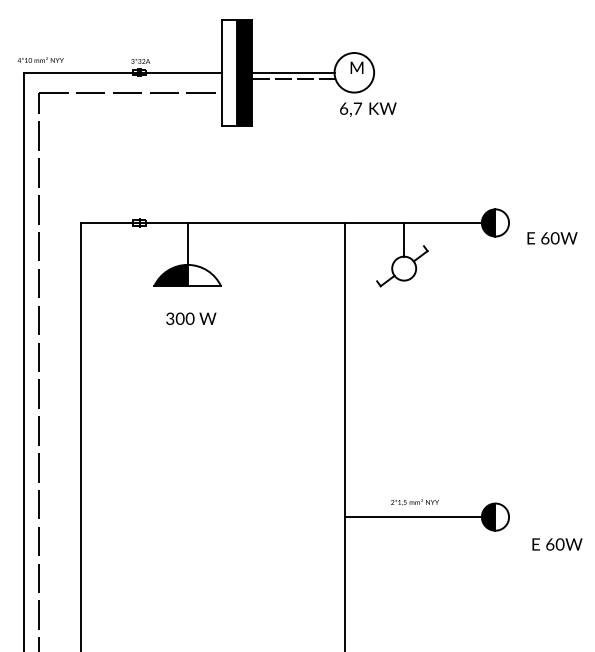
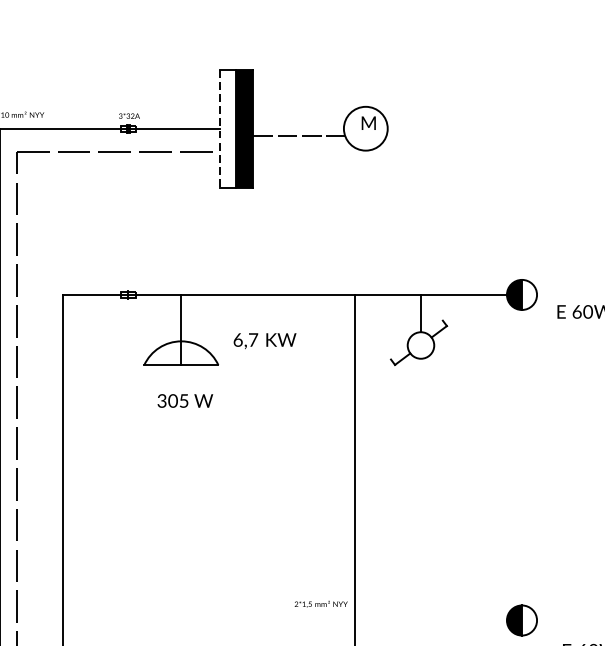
line: (293, 72) -> (298, 128), removed
line: (222, 73) -> (219, 129), solid -> dashed
text: (368, 109) -> (265, 340), moved
fill: (170, 275) -> (162, 353), removed
text: (189, 318) -> (183, 400), 300 -> 305
text: (414, 502) -> (320, 604), moved
line: (412, 517) -> (430, 620), removed

